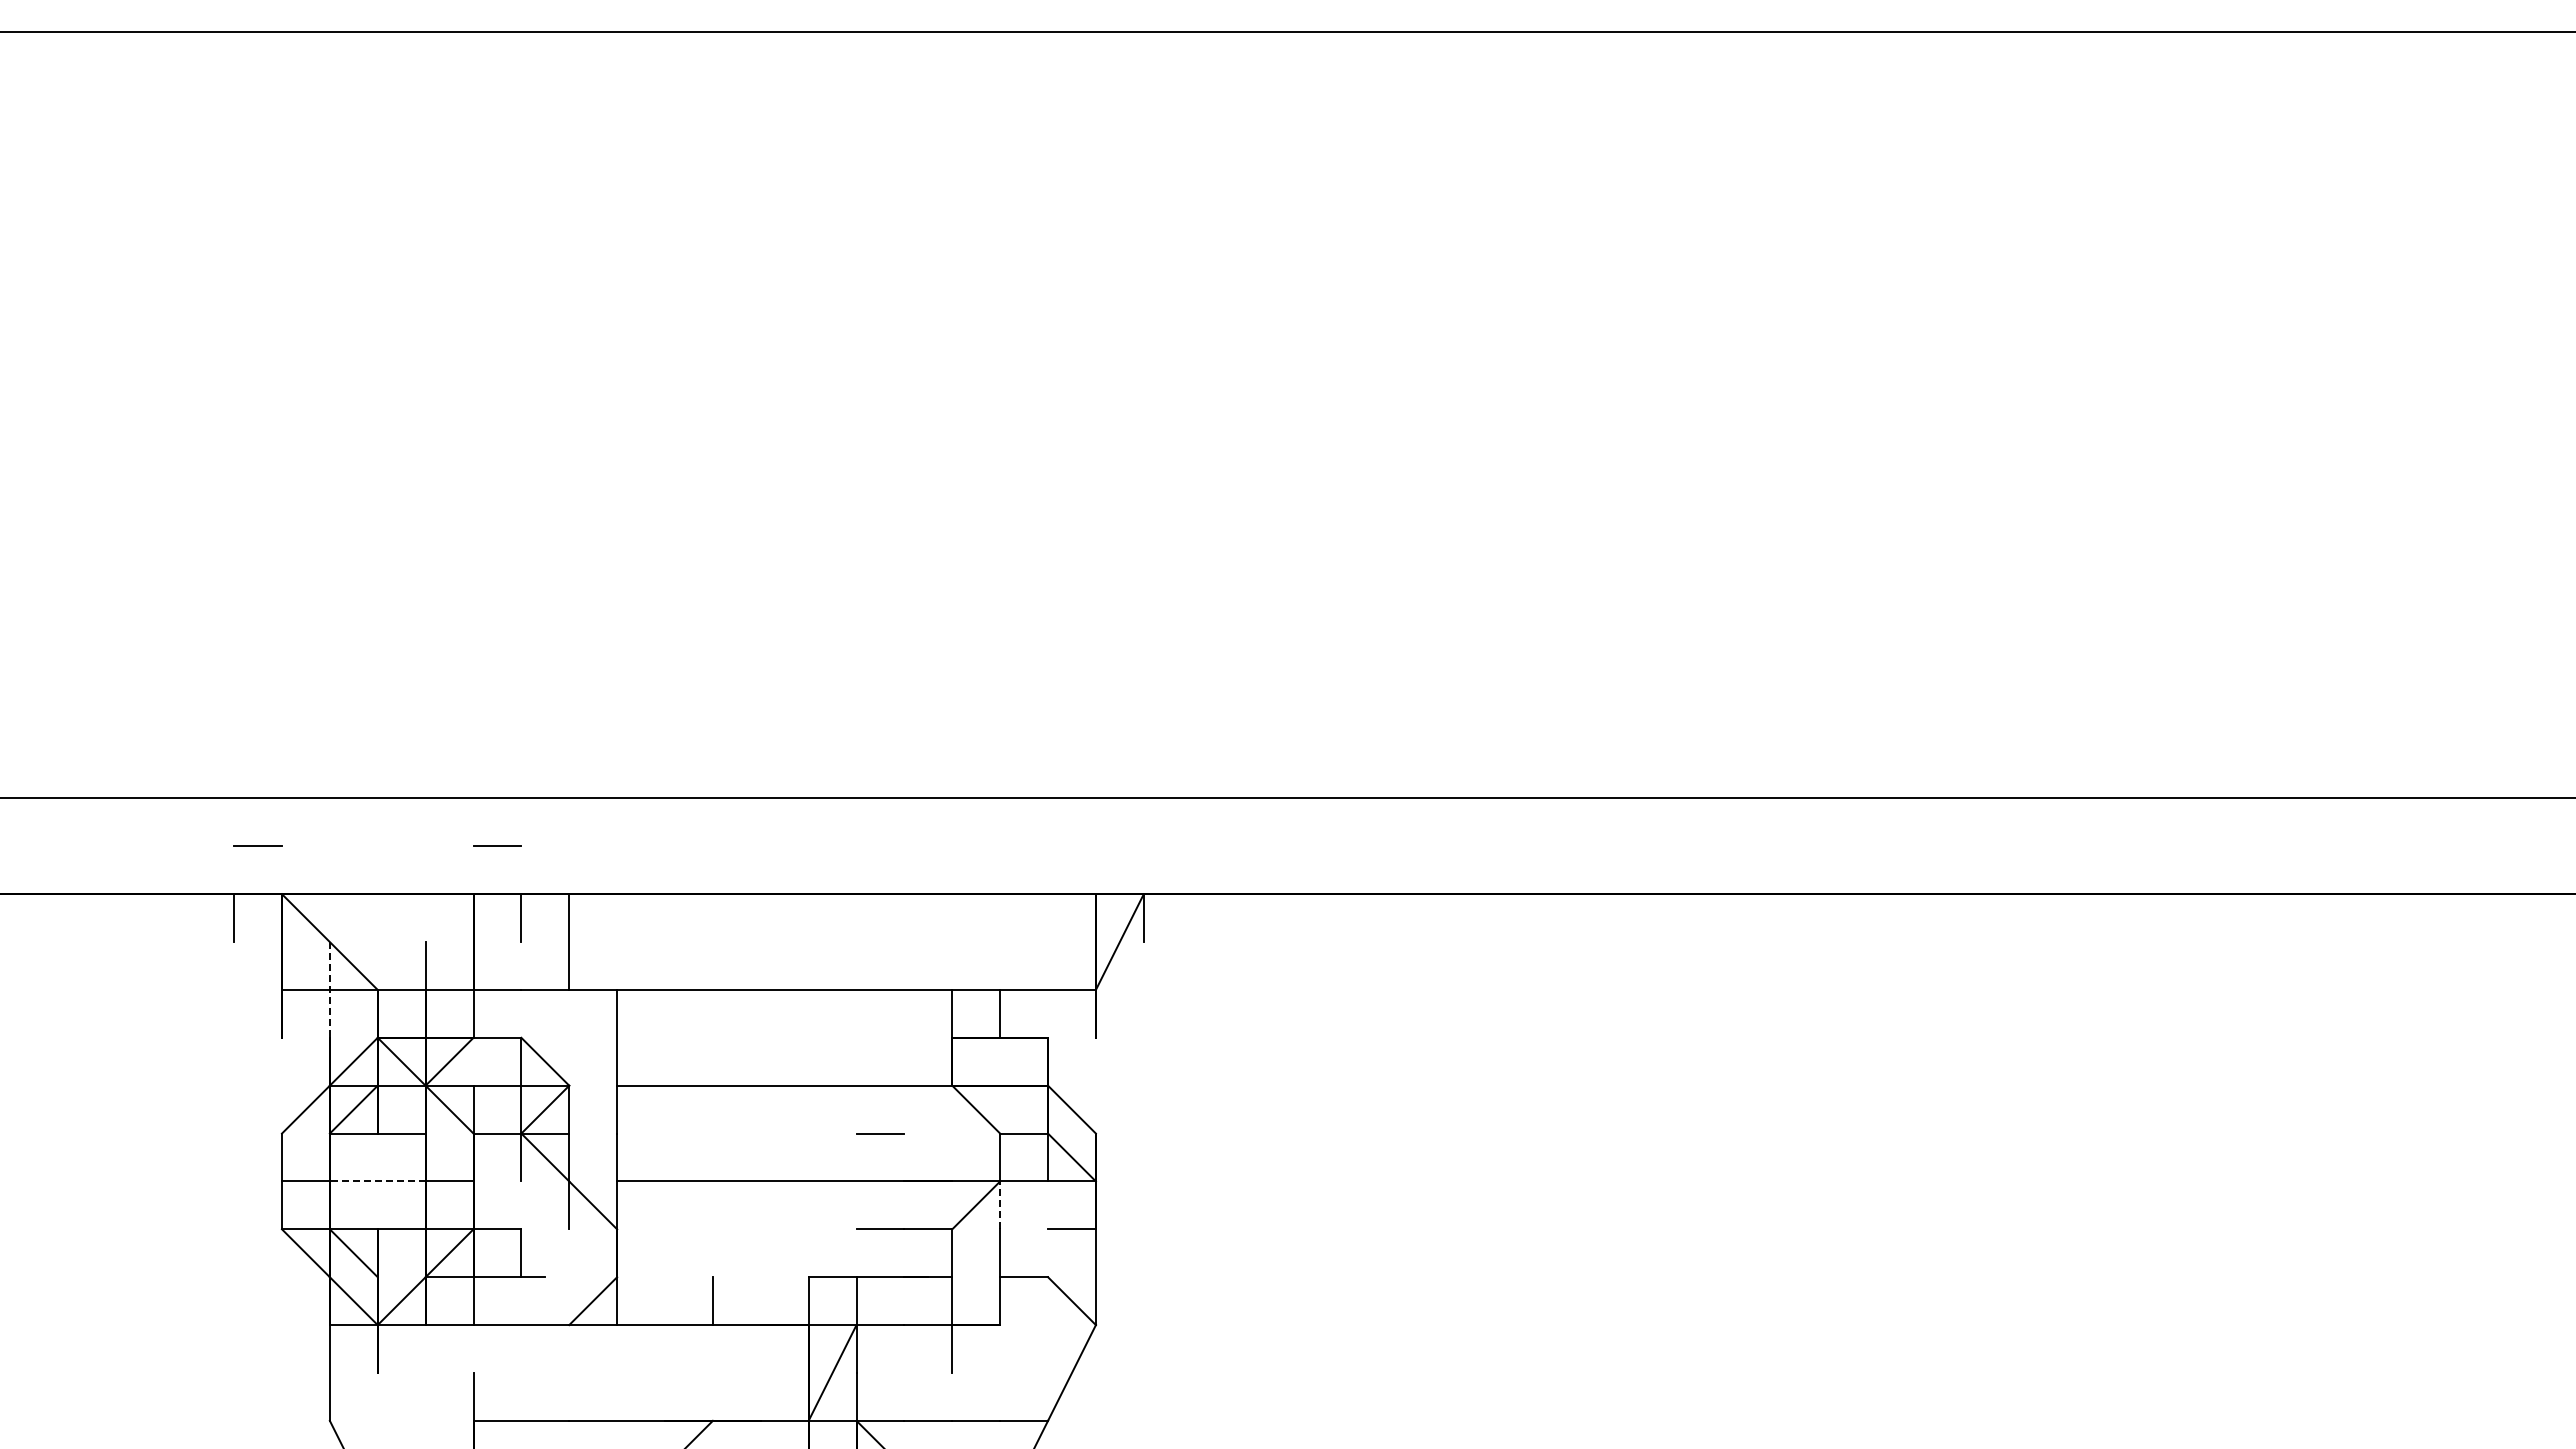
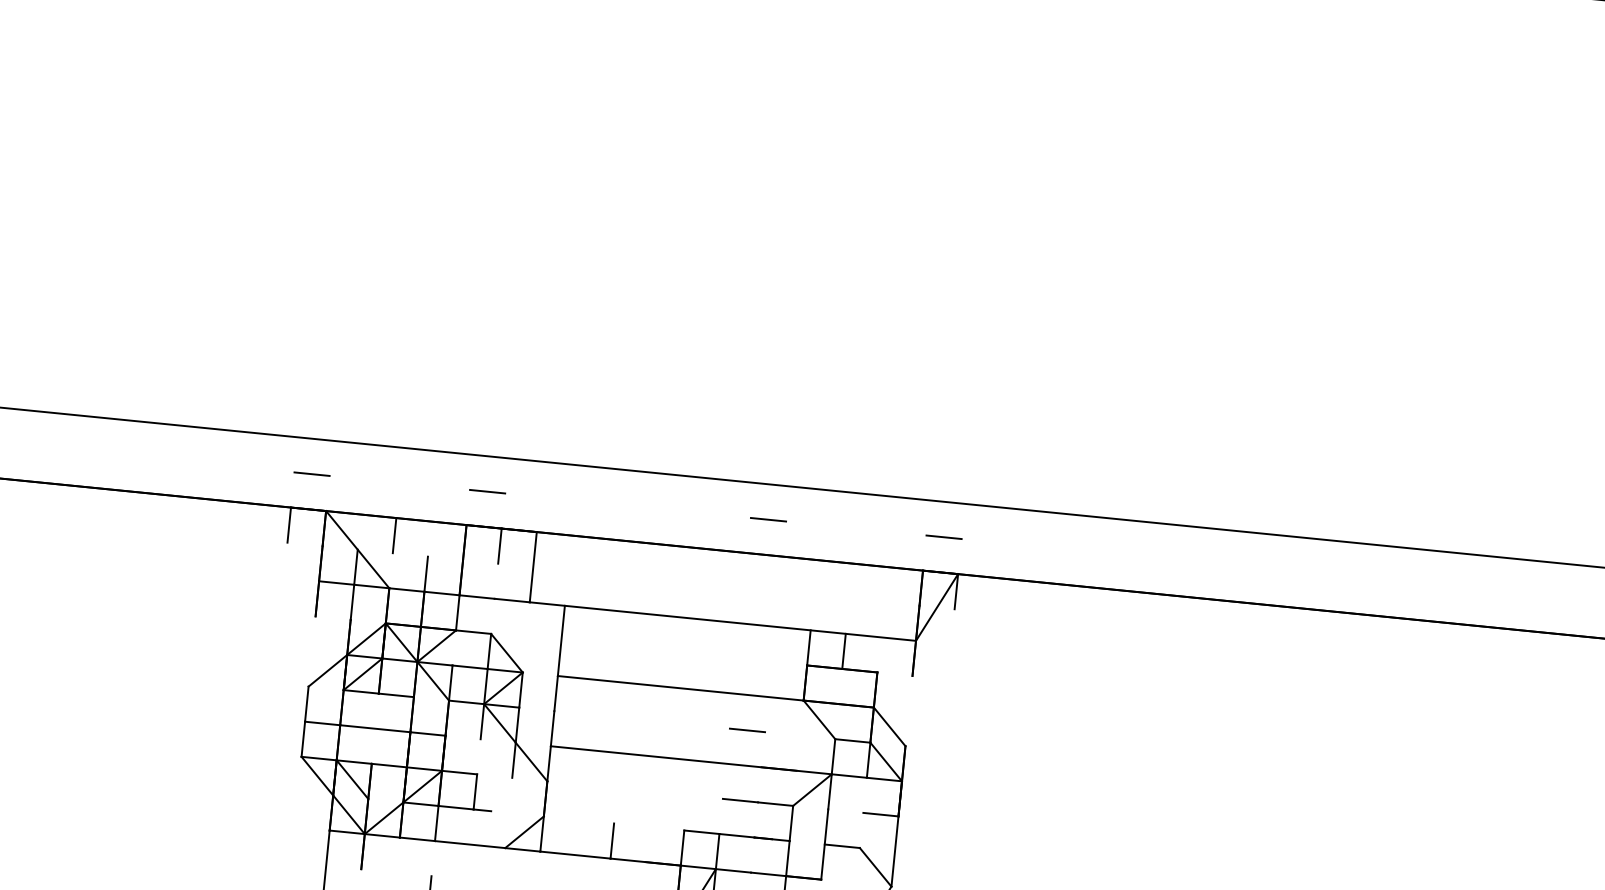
line: (880, 846) -> (768, 519), added
line: (1119, 846) -> (943, 537), added
line: (377, 918) -> (394, 535), added
line: (329, 989) -> (353, 584), dashed -> solid
line: (377, 1181) -> (375, 728), dashed -> solid
line: (1000, 1205) -> (830, 791), dashed -> solid

